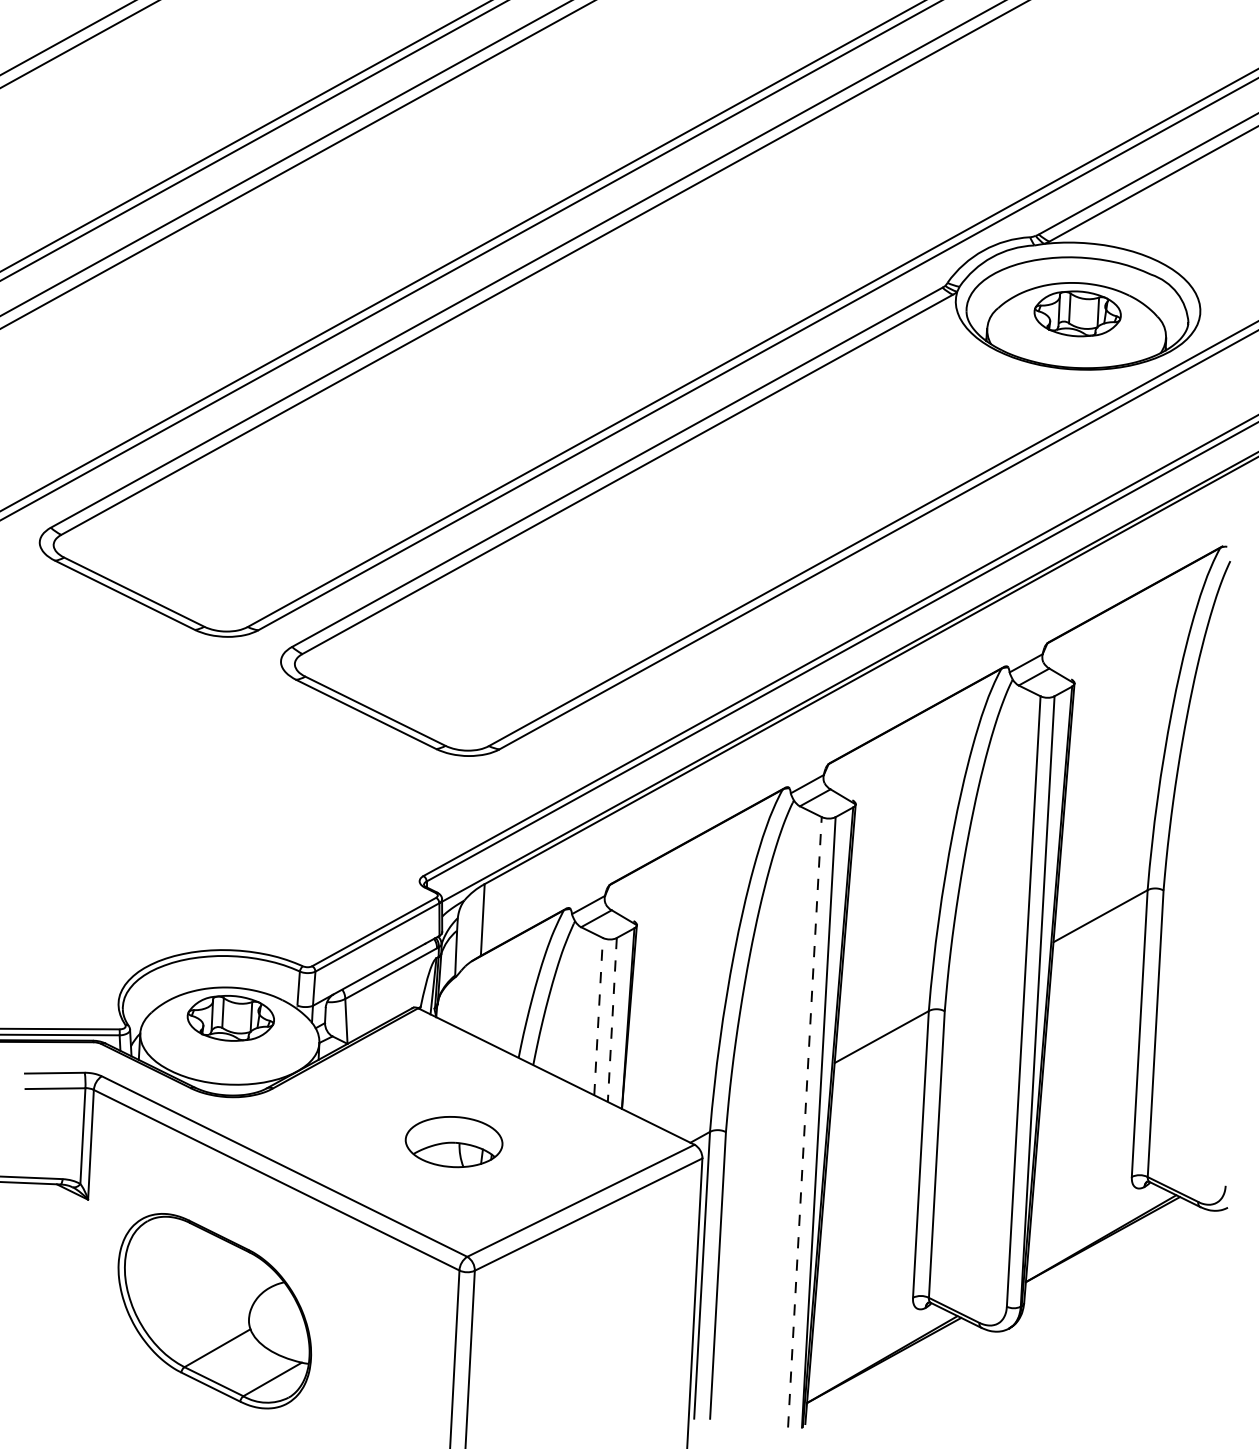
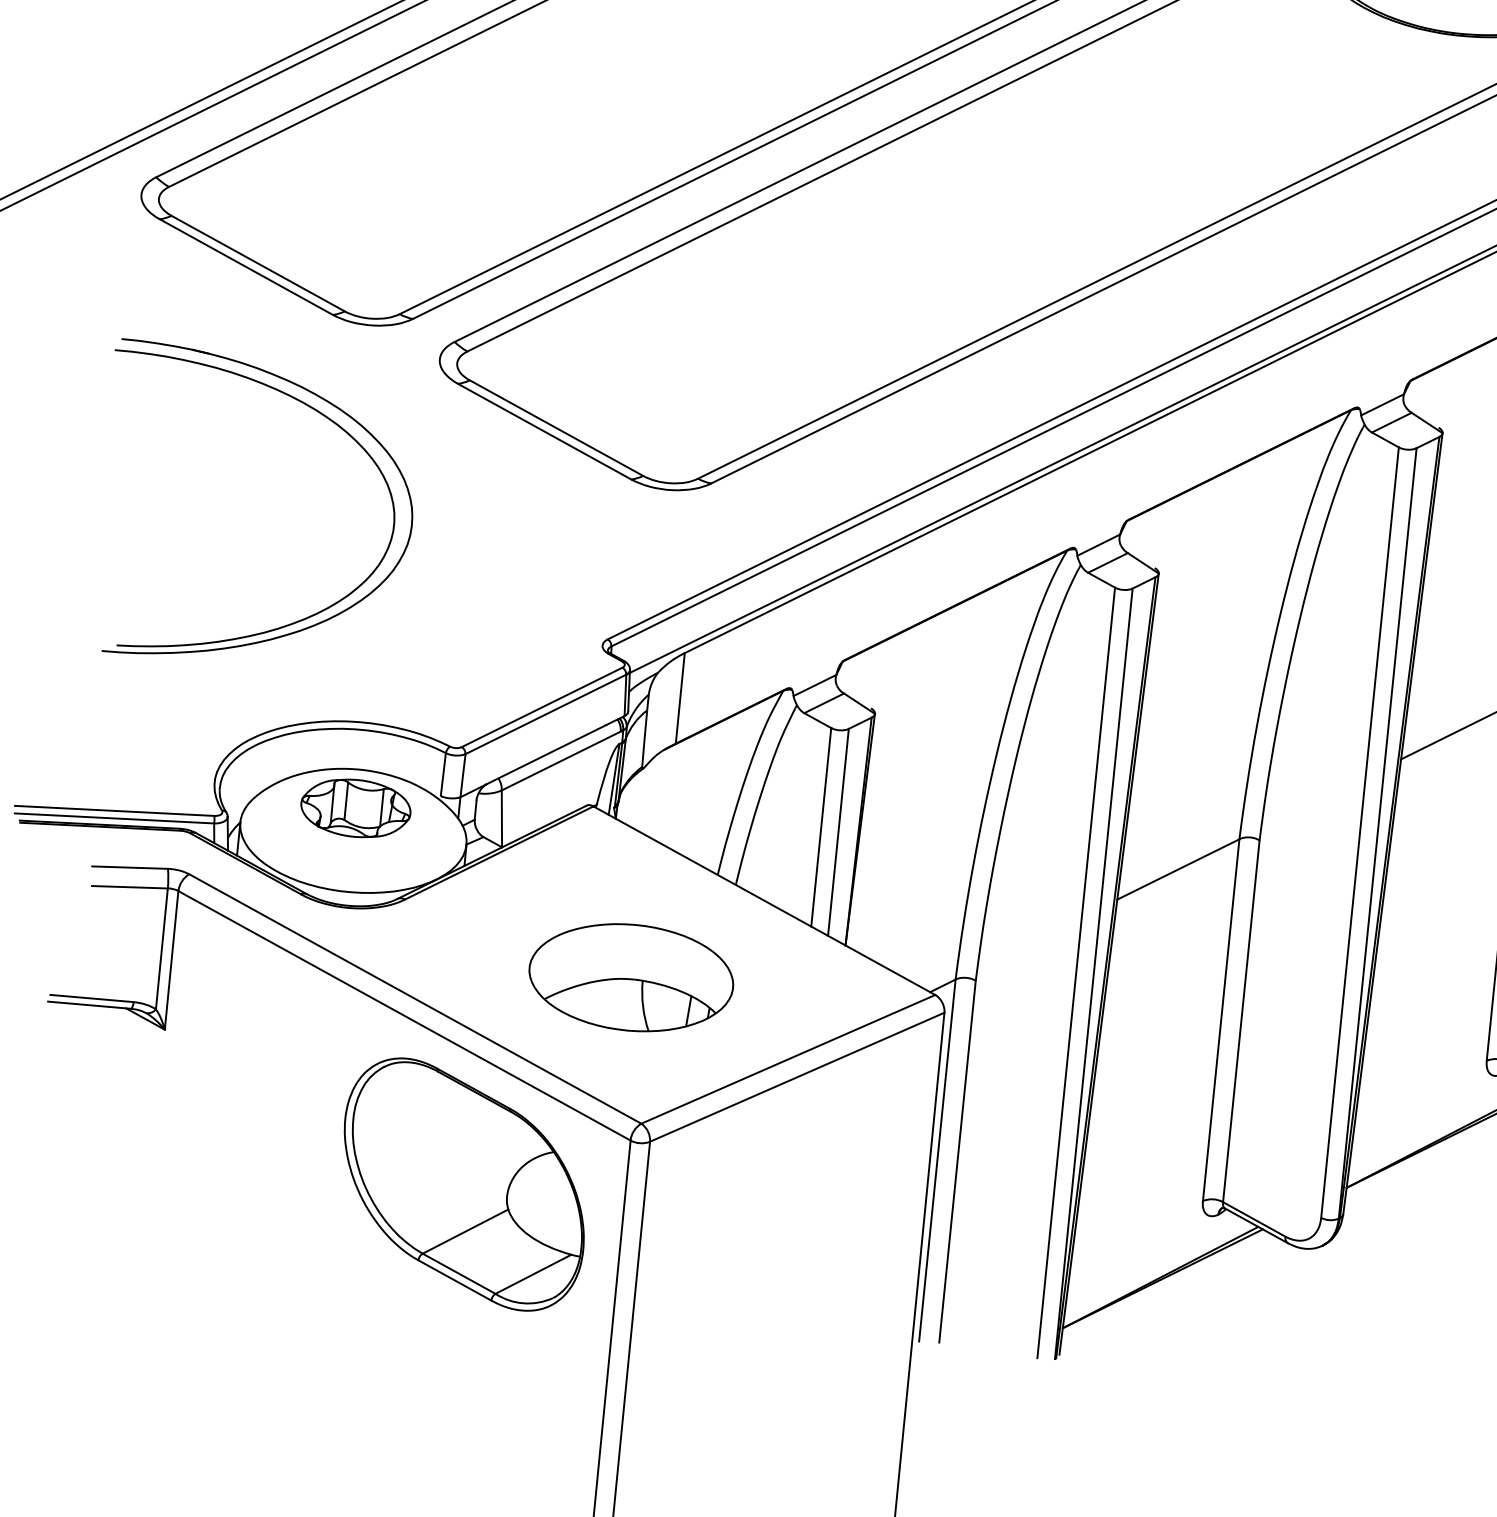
part: (187, 708) -> (318, 413), added
line: (598, 1016) -> (821, 827), dashed -> solid
line: (612, 1020) -> (838, 833), dashed -> solid
line: (804, 1122) -> (1075, 973), dashed -> solid
part: (453, 1141) -> (630, 976), size x1.67
part: (214, 1311) -> (463, 1184), moved

